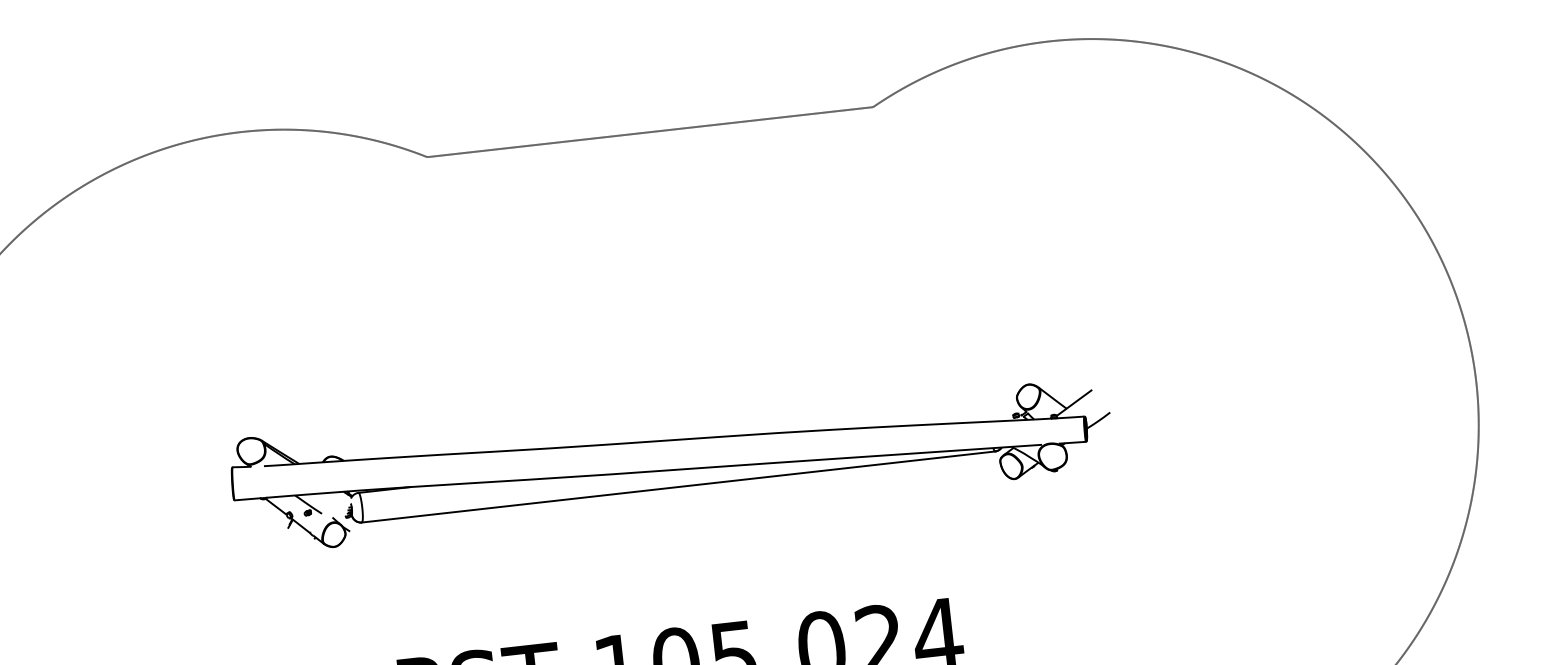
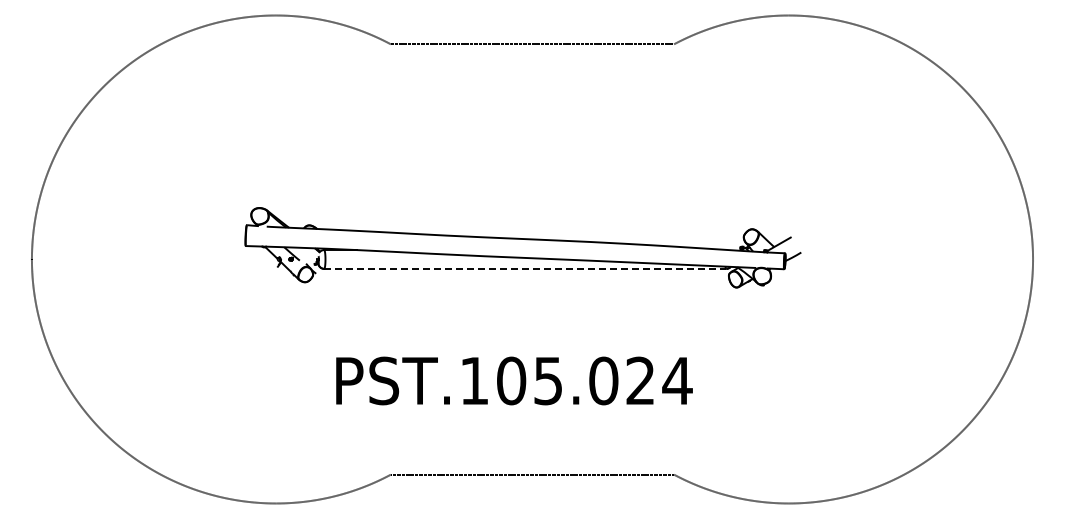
line: (678, 486) -> (525, 268), solid -> dashed

